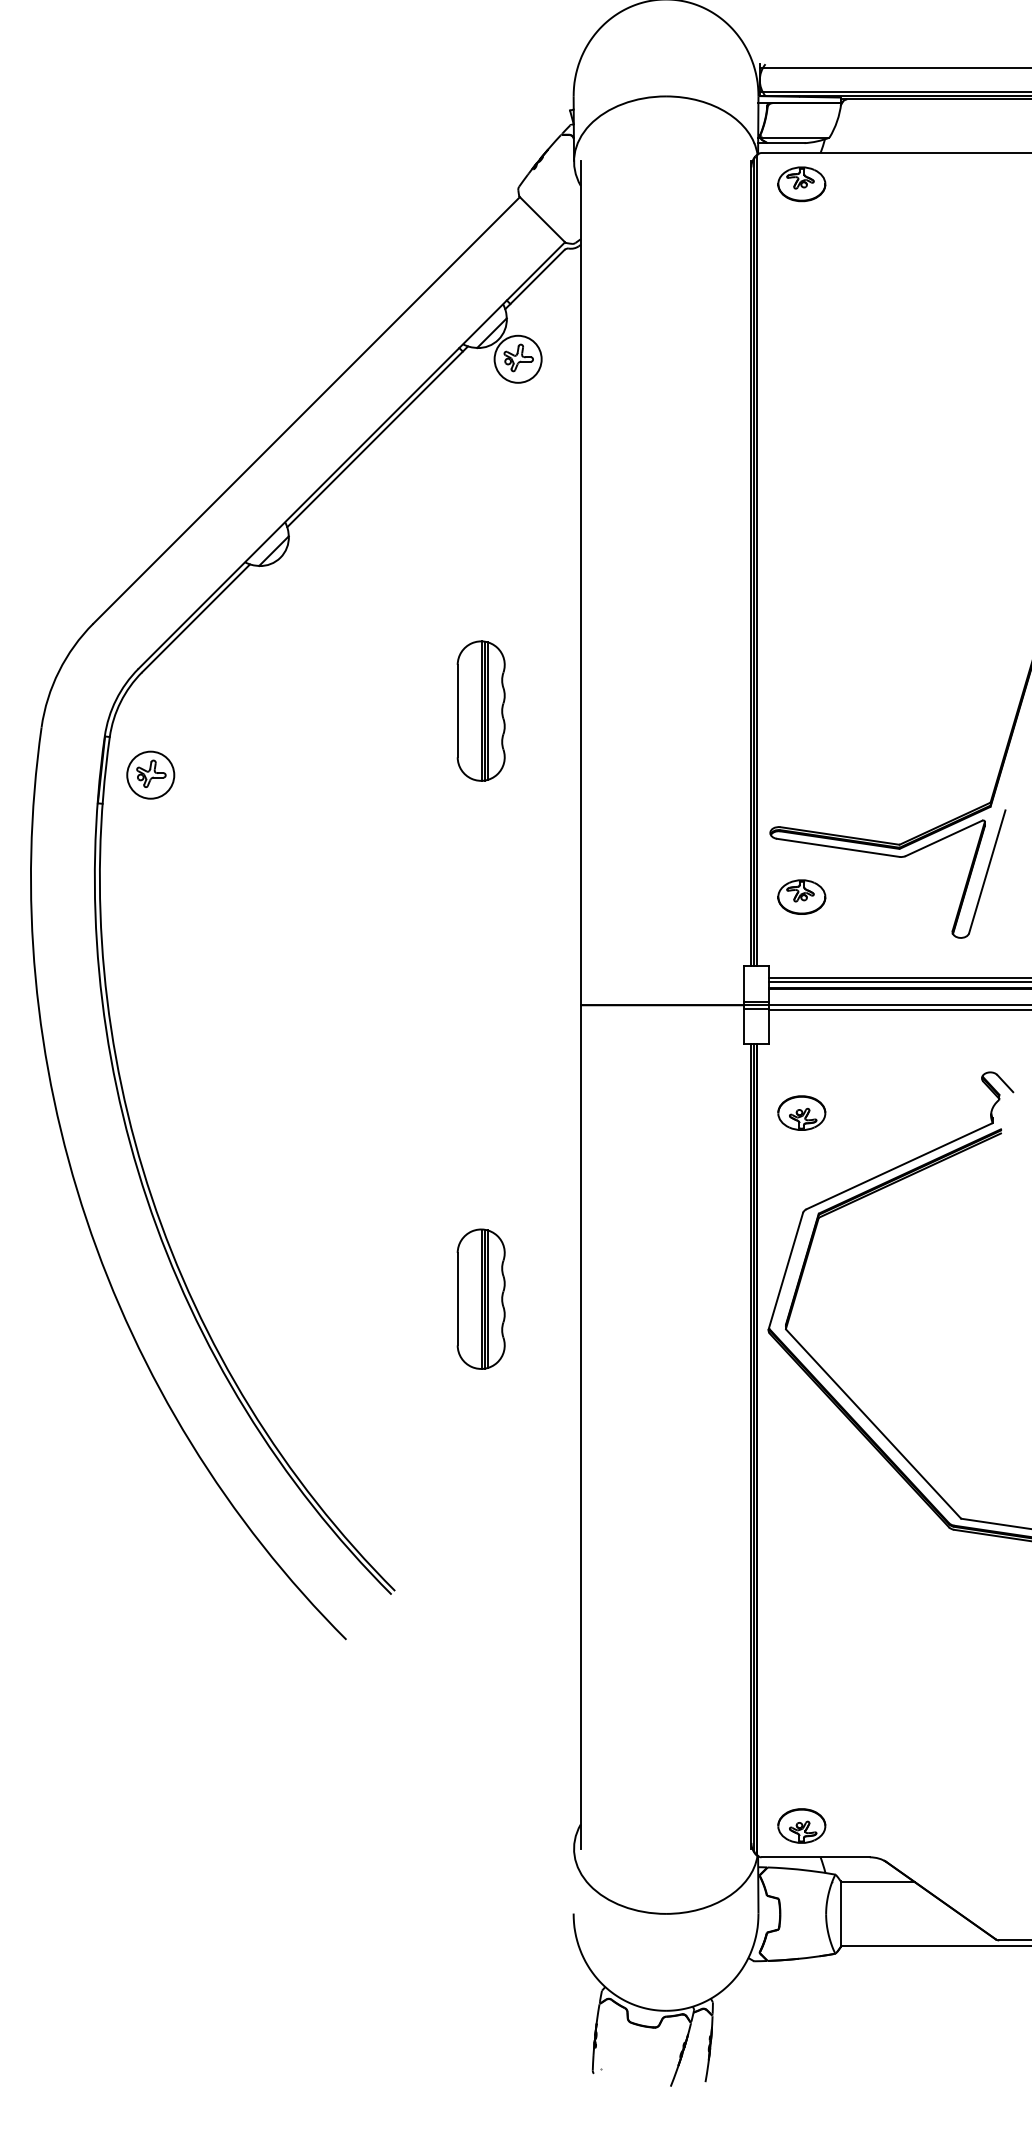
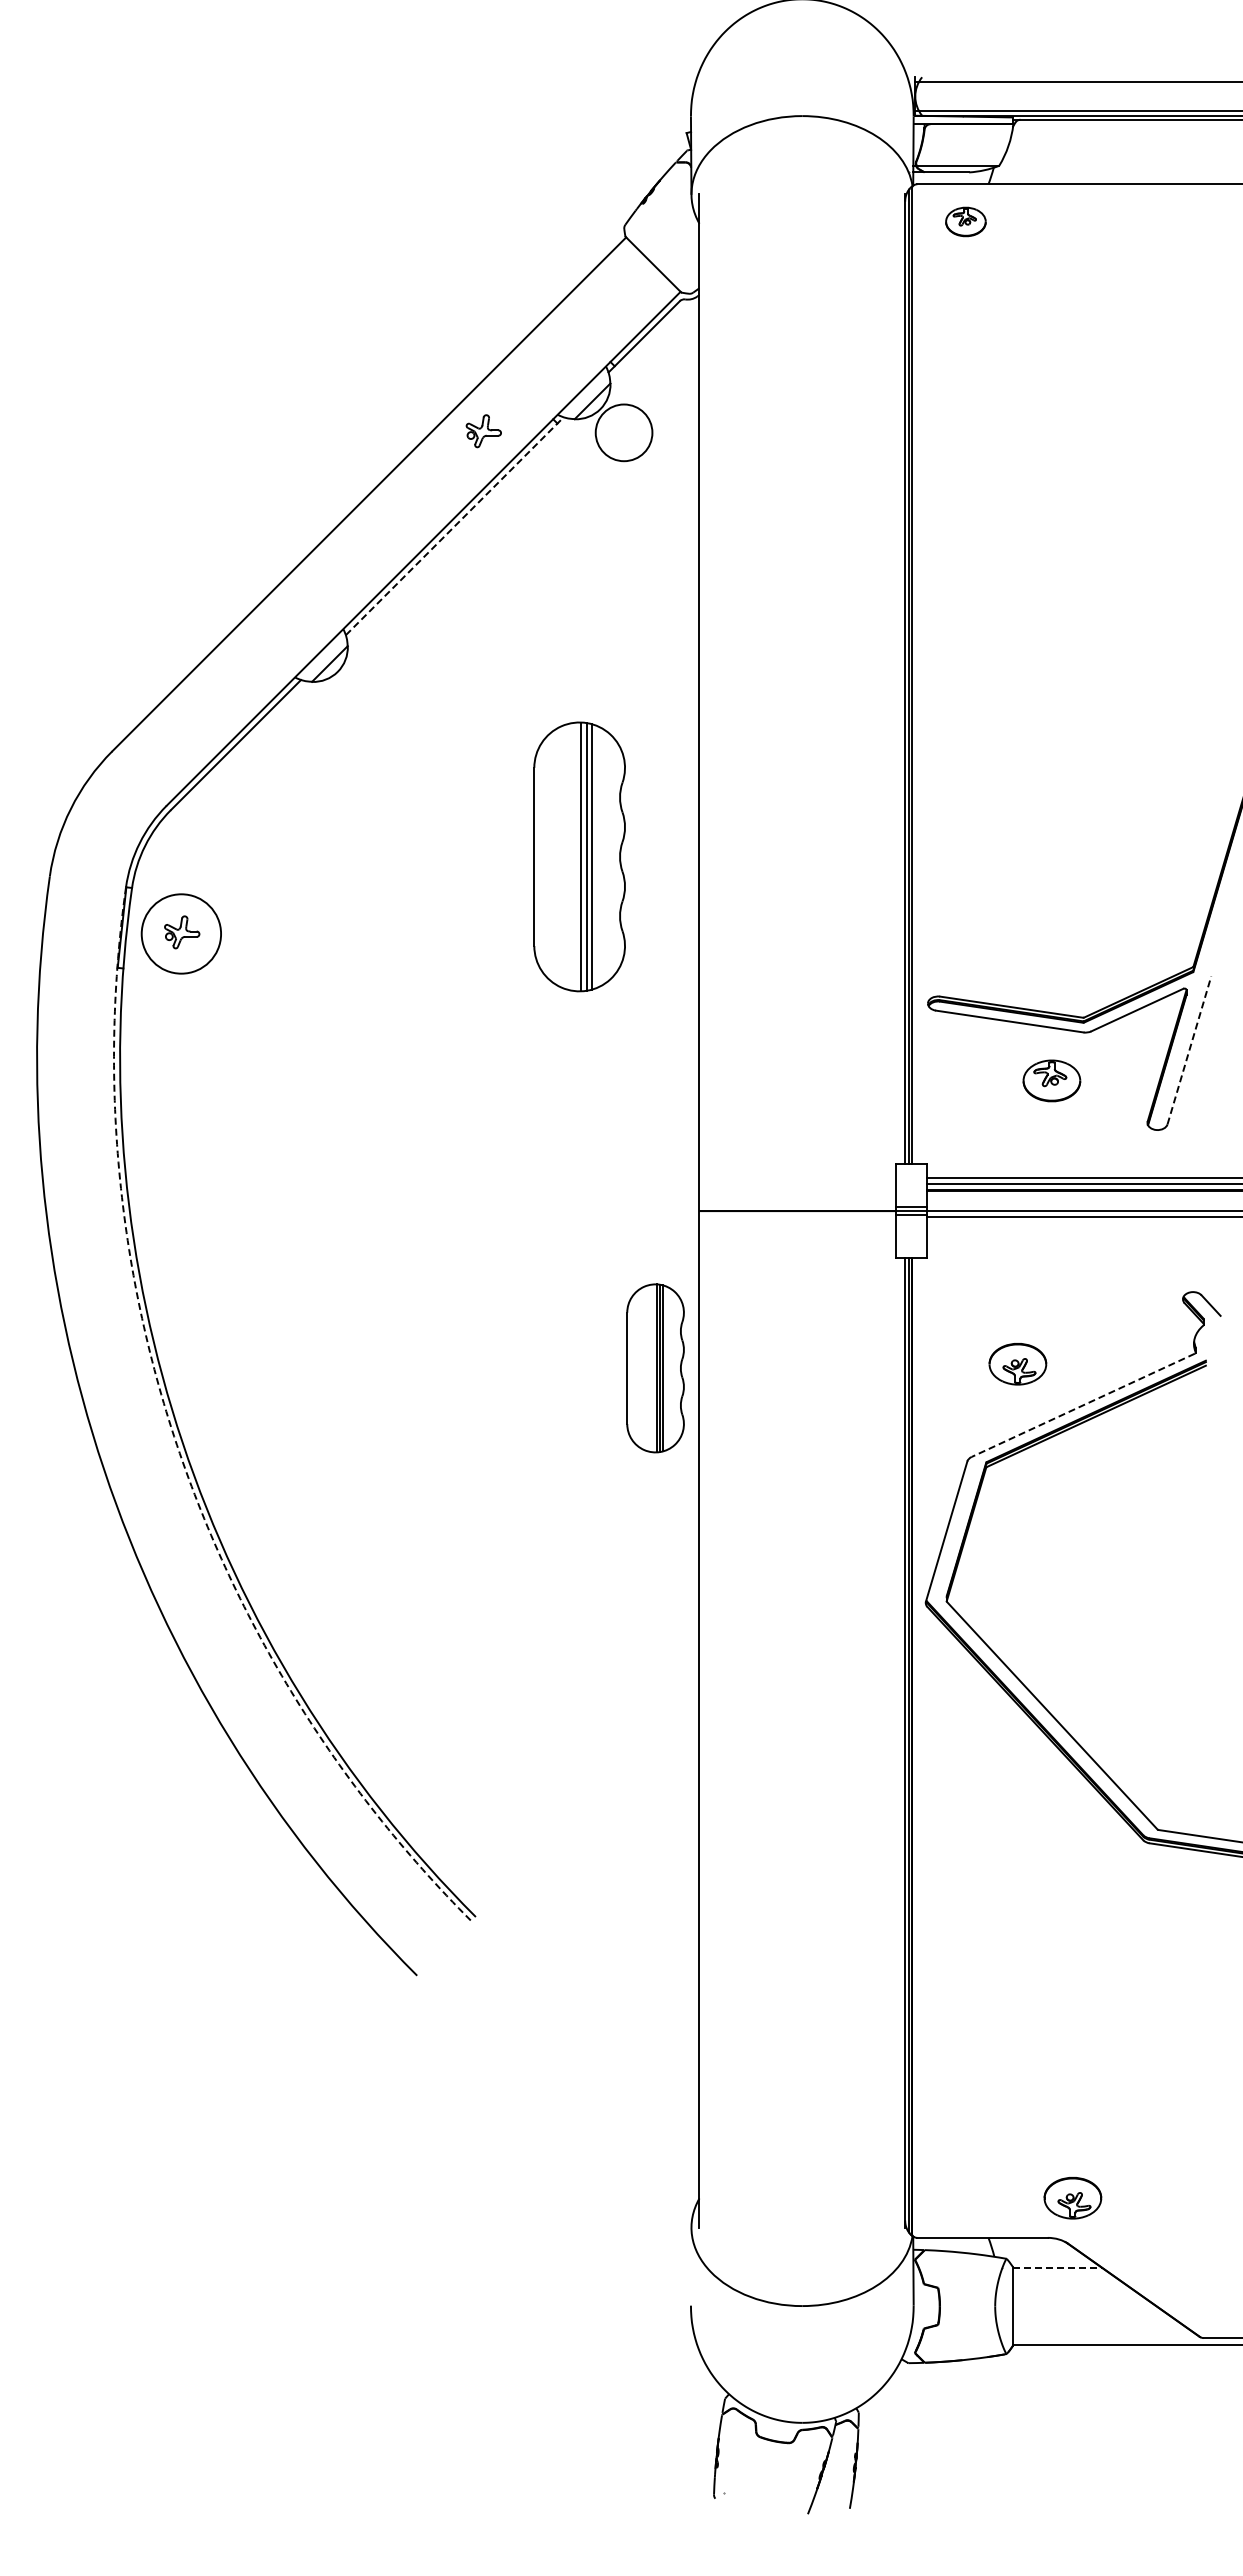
part: (801, 183) -> (965, 221), size x0.7
part: (518, 358) -> (483, 431), moved
line: (378, 436) -> (455, 525), solid -> dashed
part: (481, 710) -> (579, 856), size x1.6
circle: (150, 774) -> (181, 933), size x1.4
line: (987, 871) -> (1189, 1049), solid -> dashed
part: (801, 896) -> (1051, 1080), moved
part: (801, 1113) -> (1017, 1364), moved
line: (899, 1166) -> (1083, 1405), solid -> dashed
arc: (146, 1199) -> (176, 1445), solid -> dashed
part: (481, 1299) -> (655, 1368), moved
part: (801, 1826) -> (1072, 2198), moved
line: (877, 1881) -> (1057, 2267), solid -> dashed

